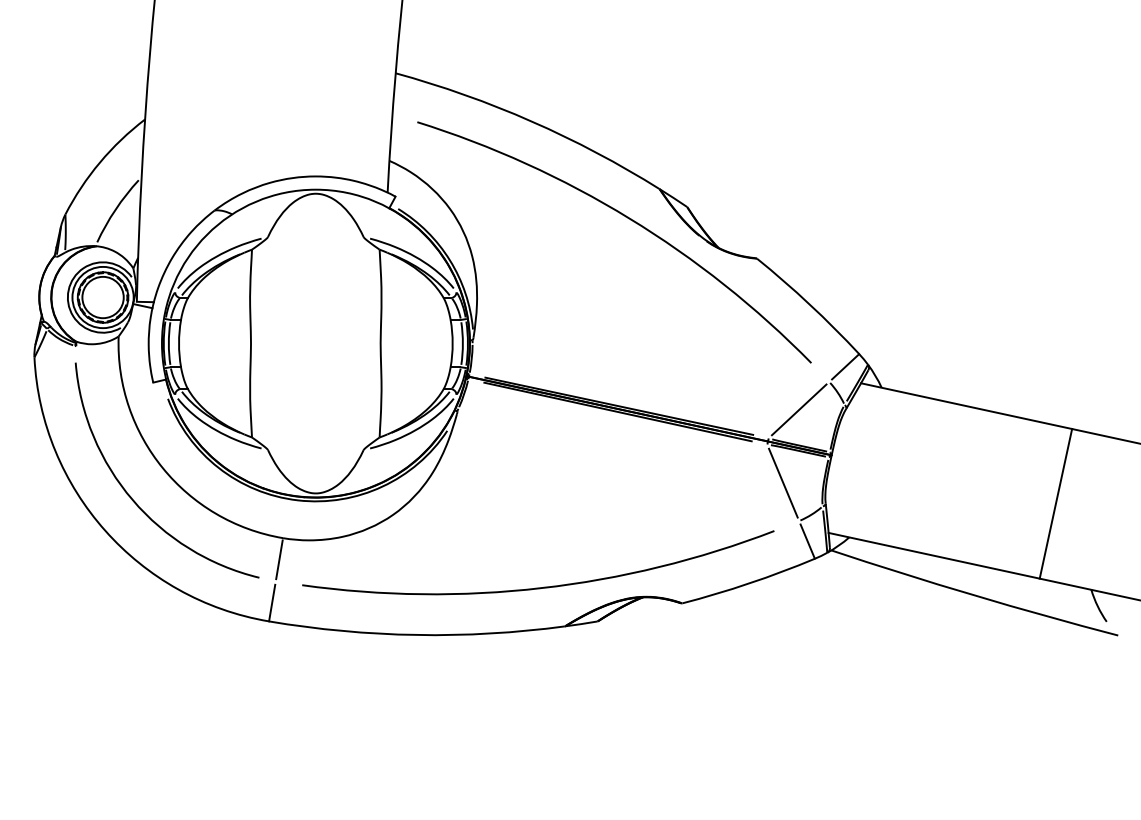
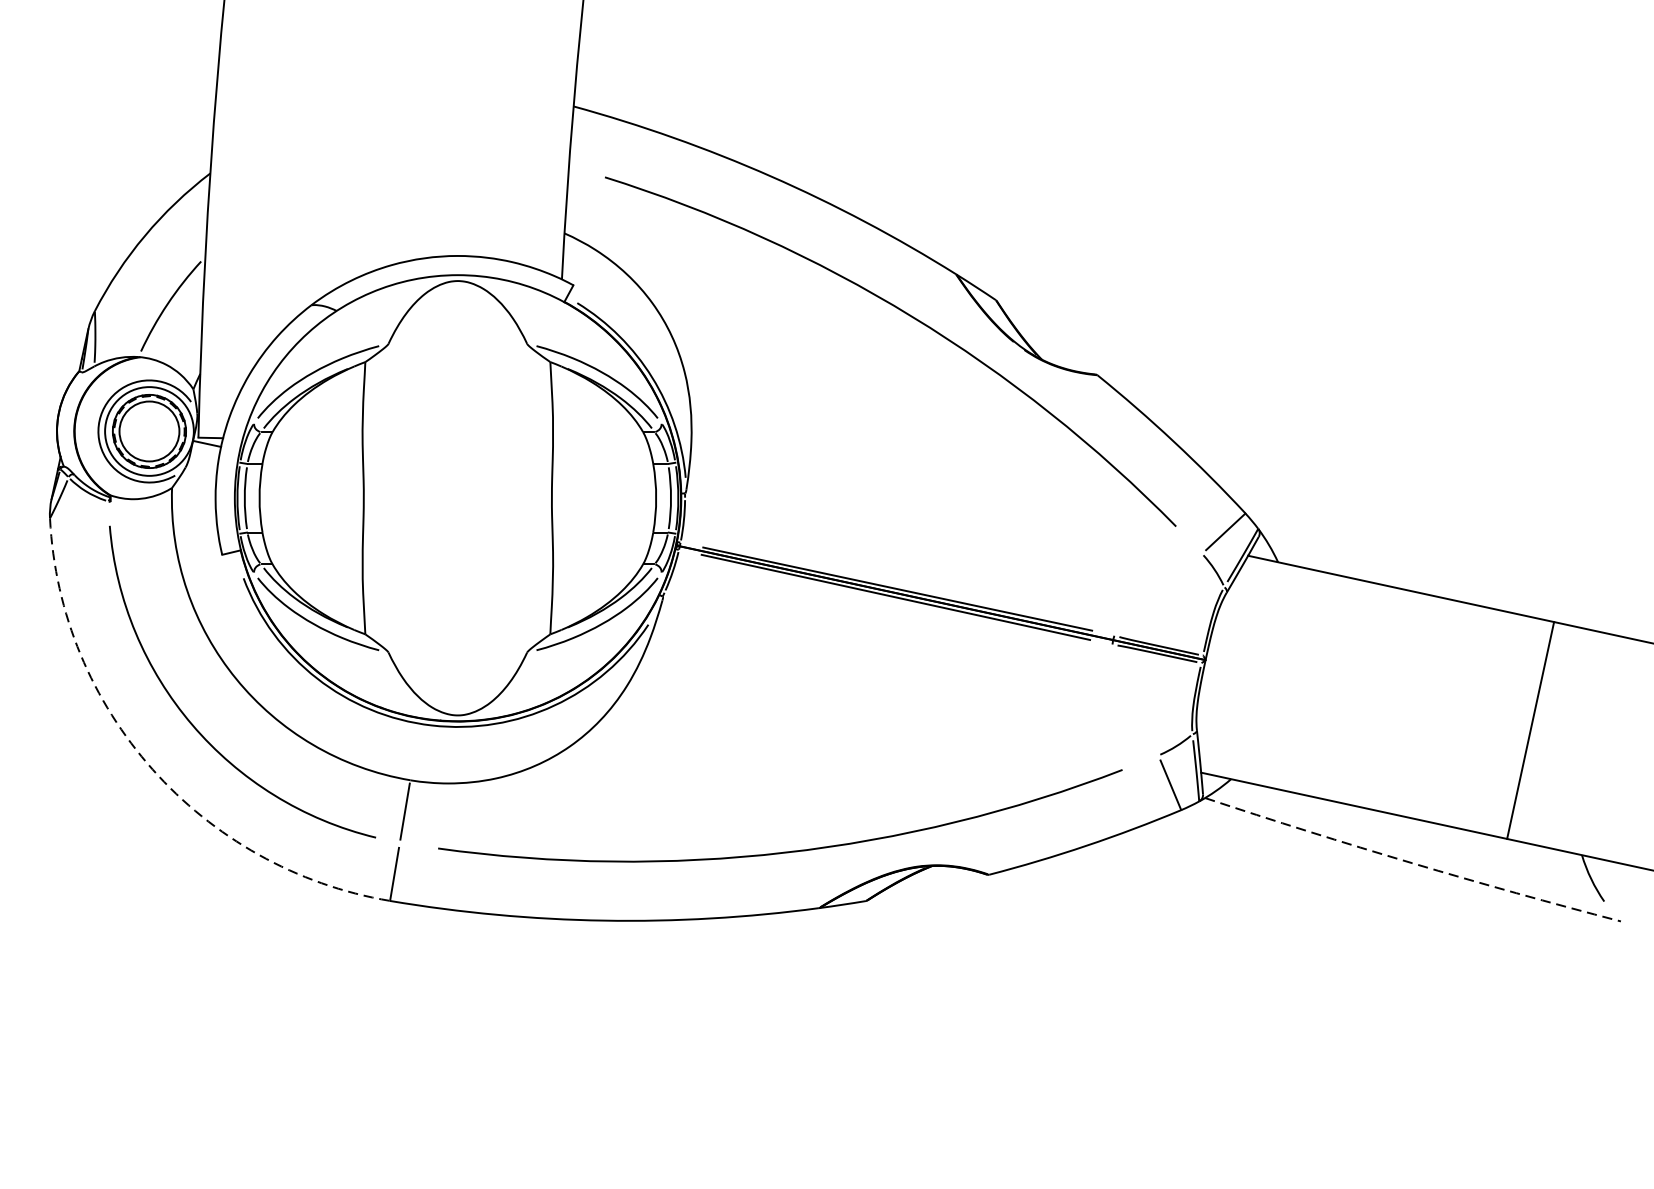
line: (798, 409) -> (1157, 593), removed
line: (783, 482) -> (1135, 699), removed
arc: (105, 530) -> (152, 769), solid -> dashed
arc: (974, 595) -> (1412, 863), solid -> dashed

